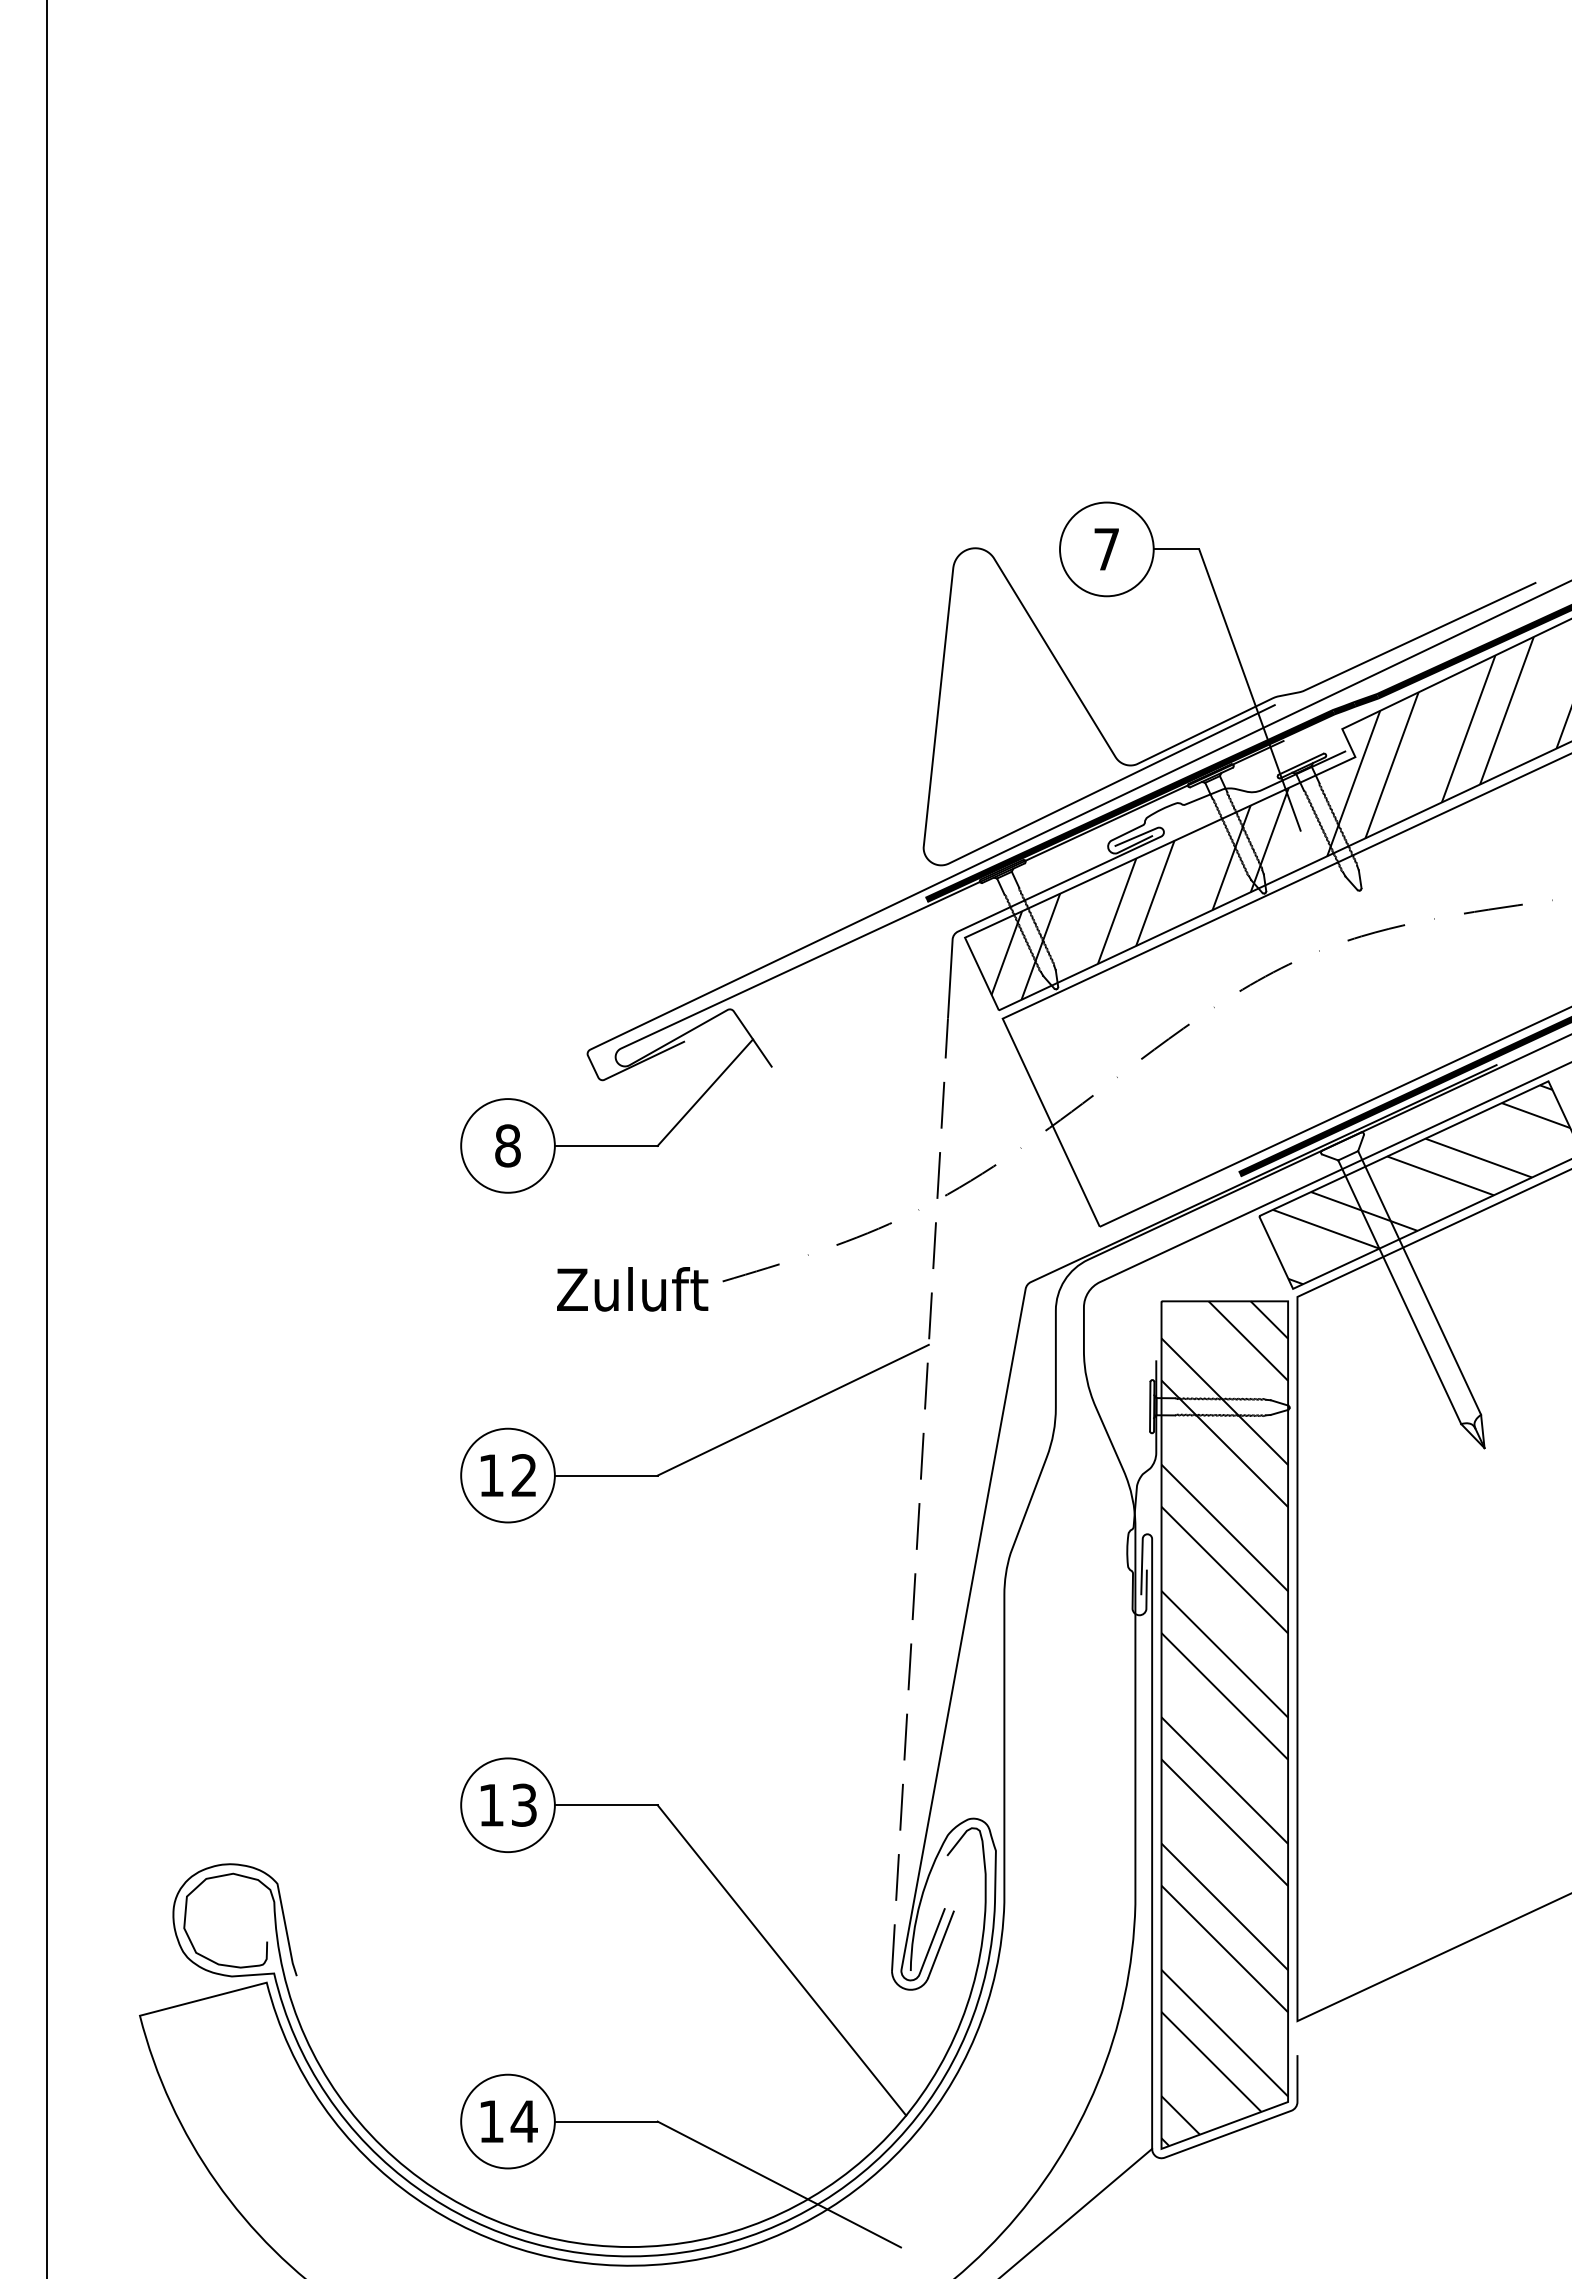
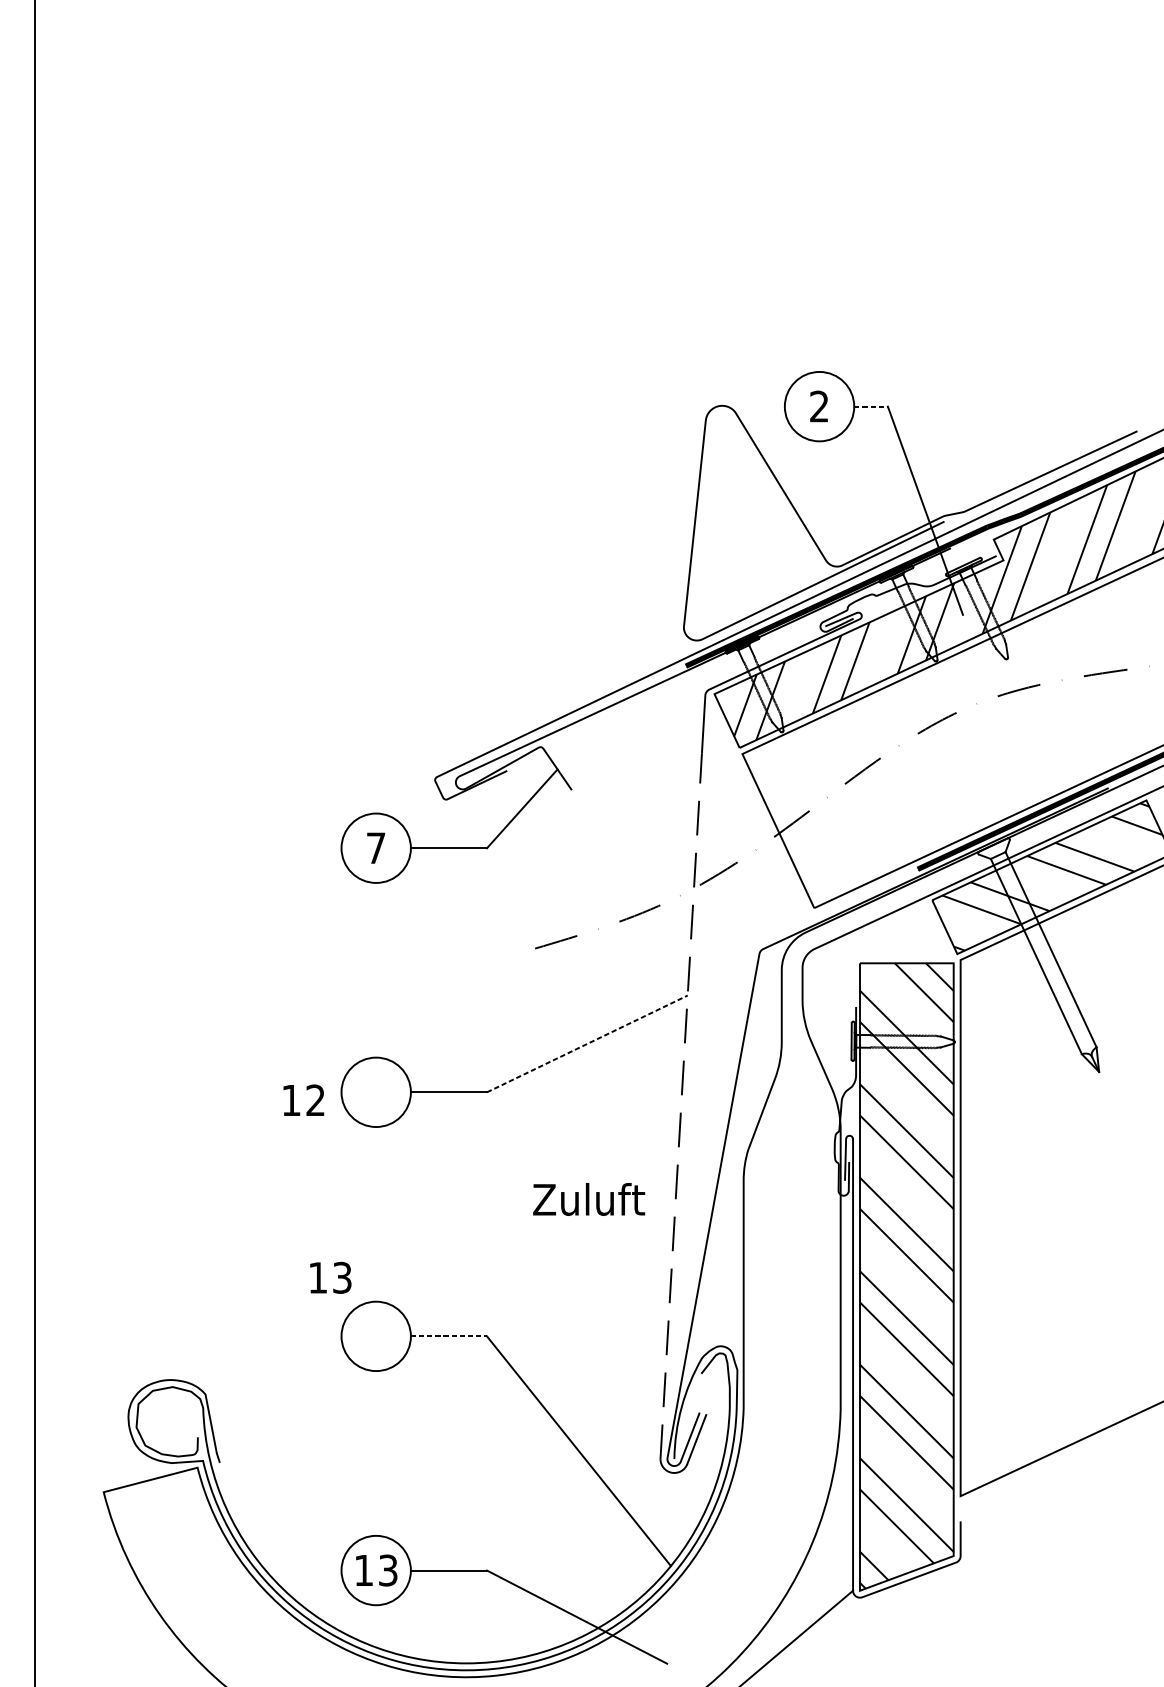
text: (1106, 548) -> (819, 405), 7 -> 2
line: (1176, 549) -> (871, 406), solid -> dashed
text: (507, 1145) -> (375, 847), 8 -> 7
text: (632, 1289) -> (589, 1199), moved
line: (793, 1410) -> (587, 1044), solid -> dashed
text: (507, 1475) -> (303, 1100), moved
text: (508, 1804) -> (330, 1277), moved
line: (606, 1805) -> (449, 1336), solid -> dashed
text: (523, 2121) -> (387, 1570), 14 -> 13

